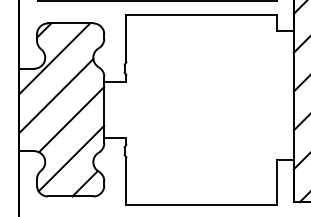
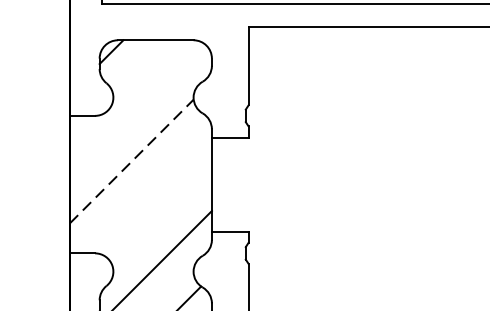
line: (54, 58) -> (128, 98), removed
line: (56, 95) -> (132, 160), solid -> dashed
line: (71, 119) -> (157, 200), removed

